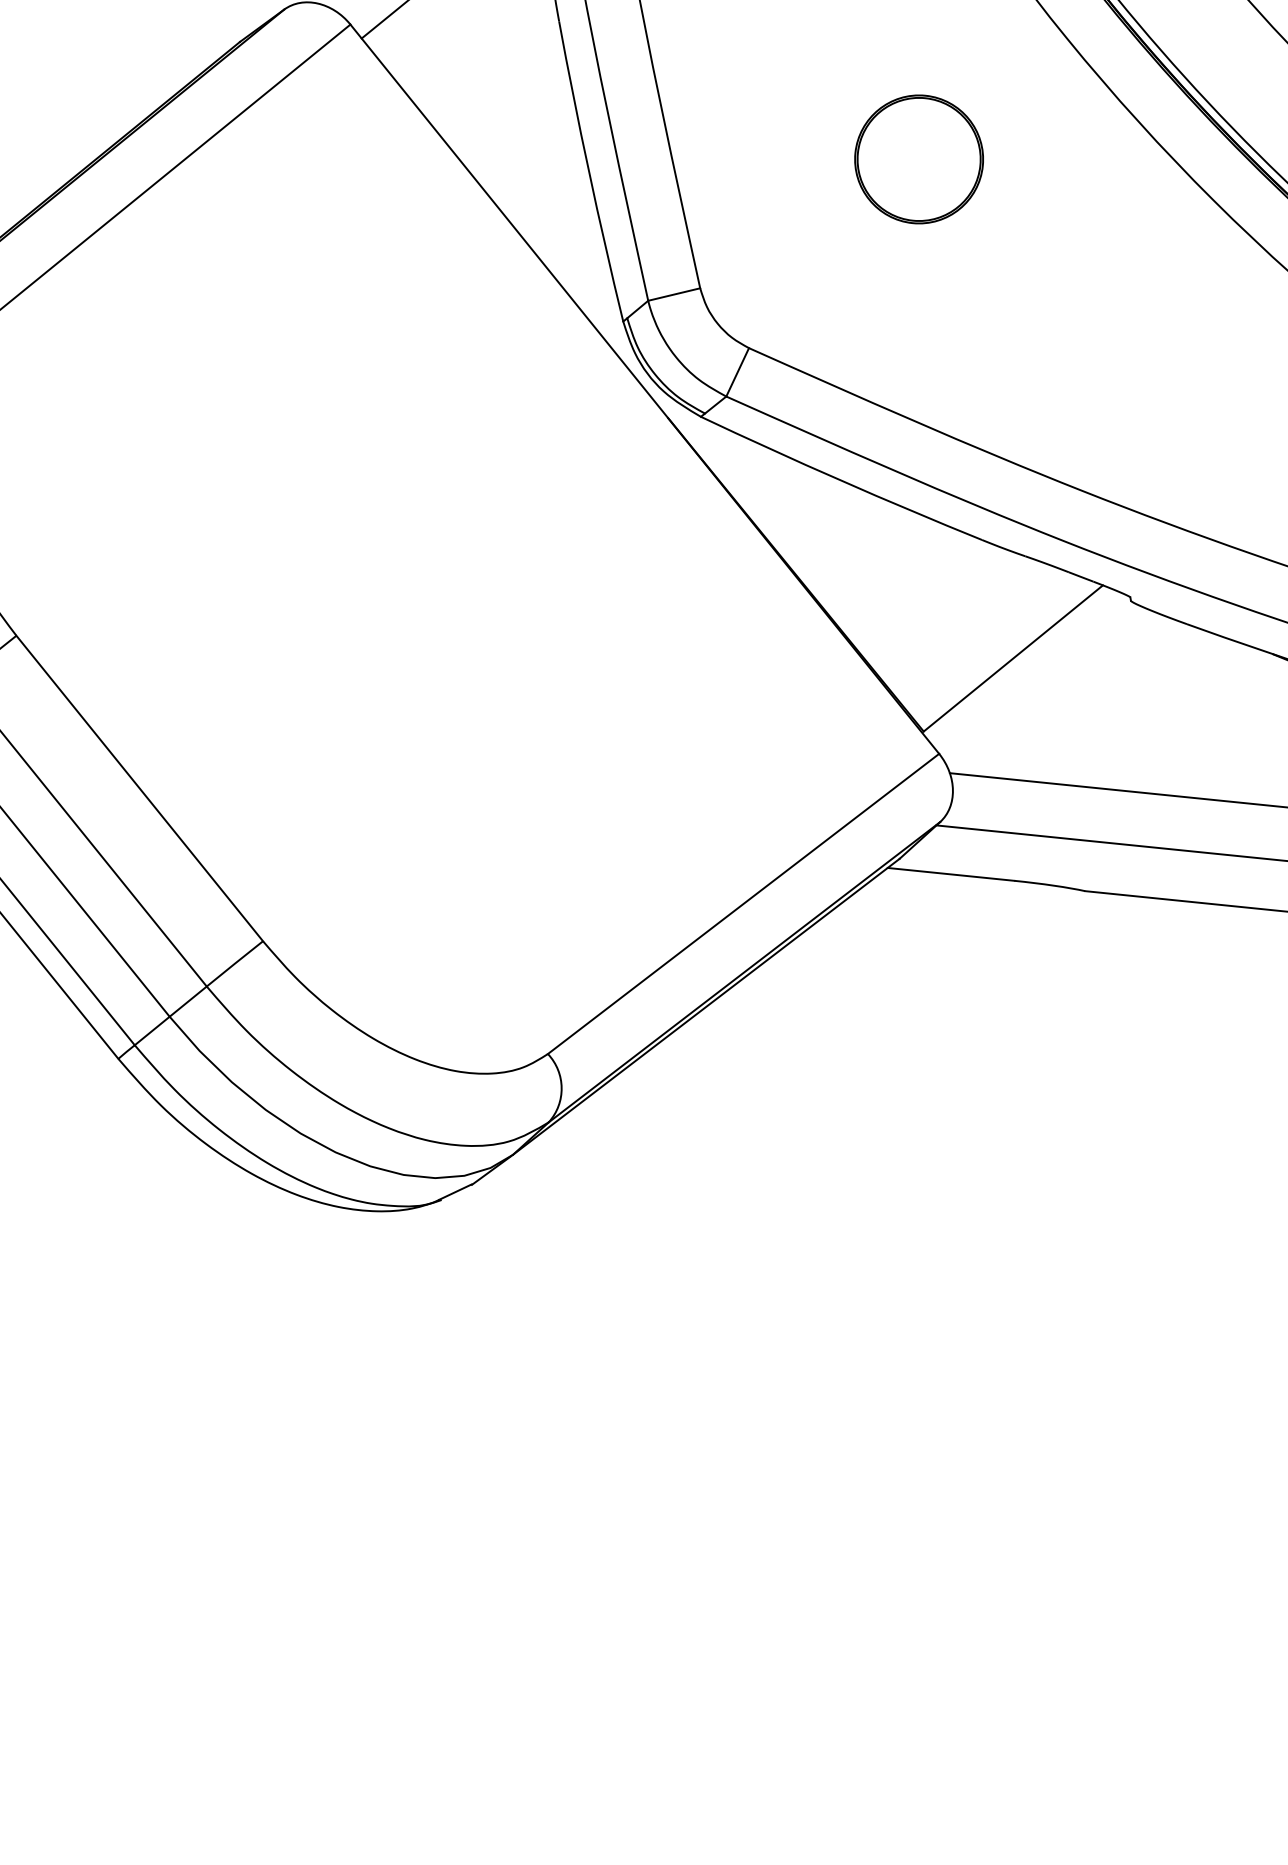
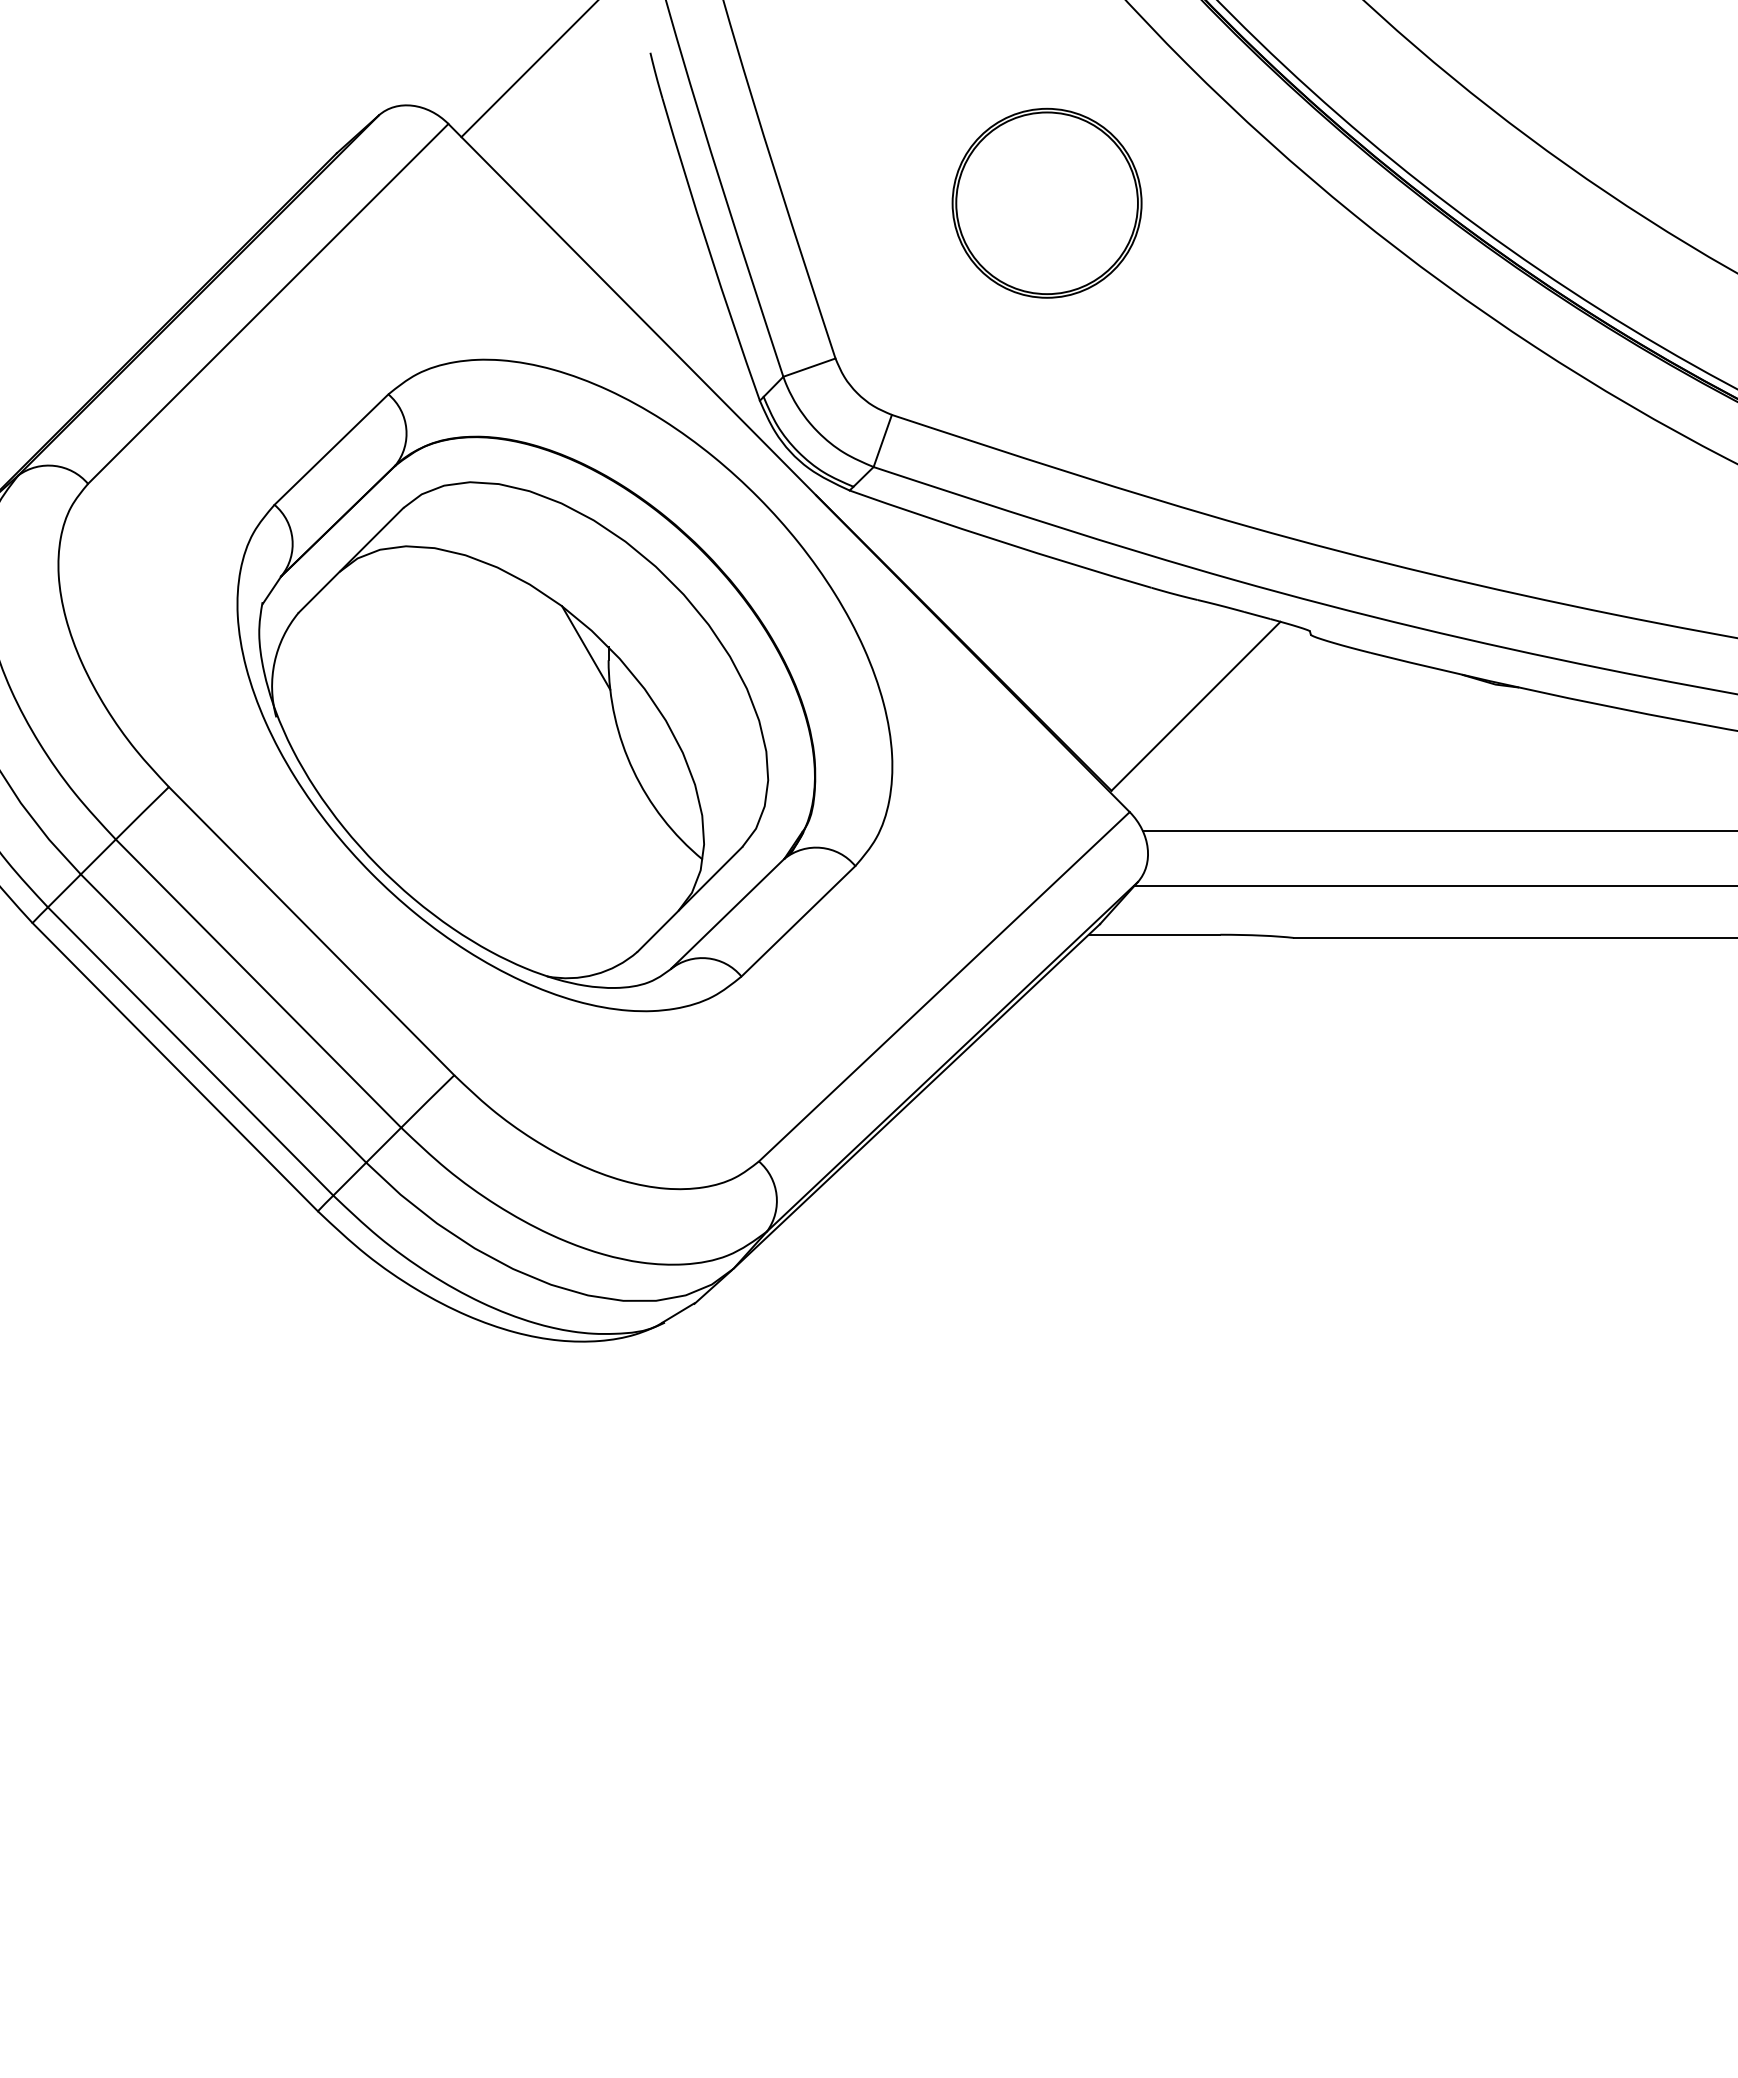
part: (918, 158) -> (1046, 202), size x1.43
part: (407, 576) -> (564, 685), added

